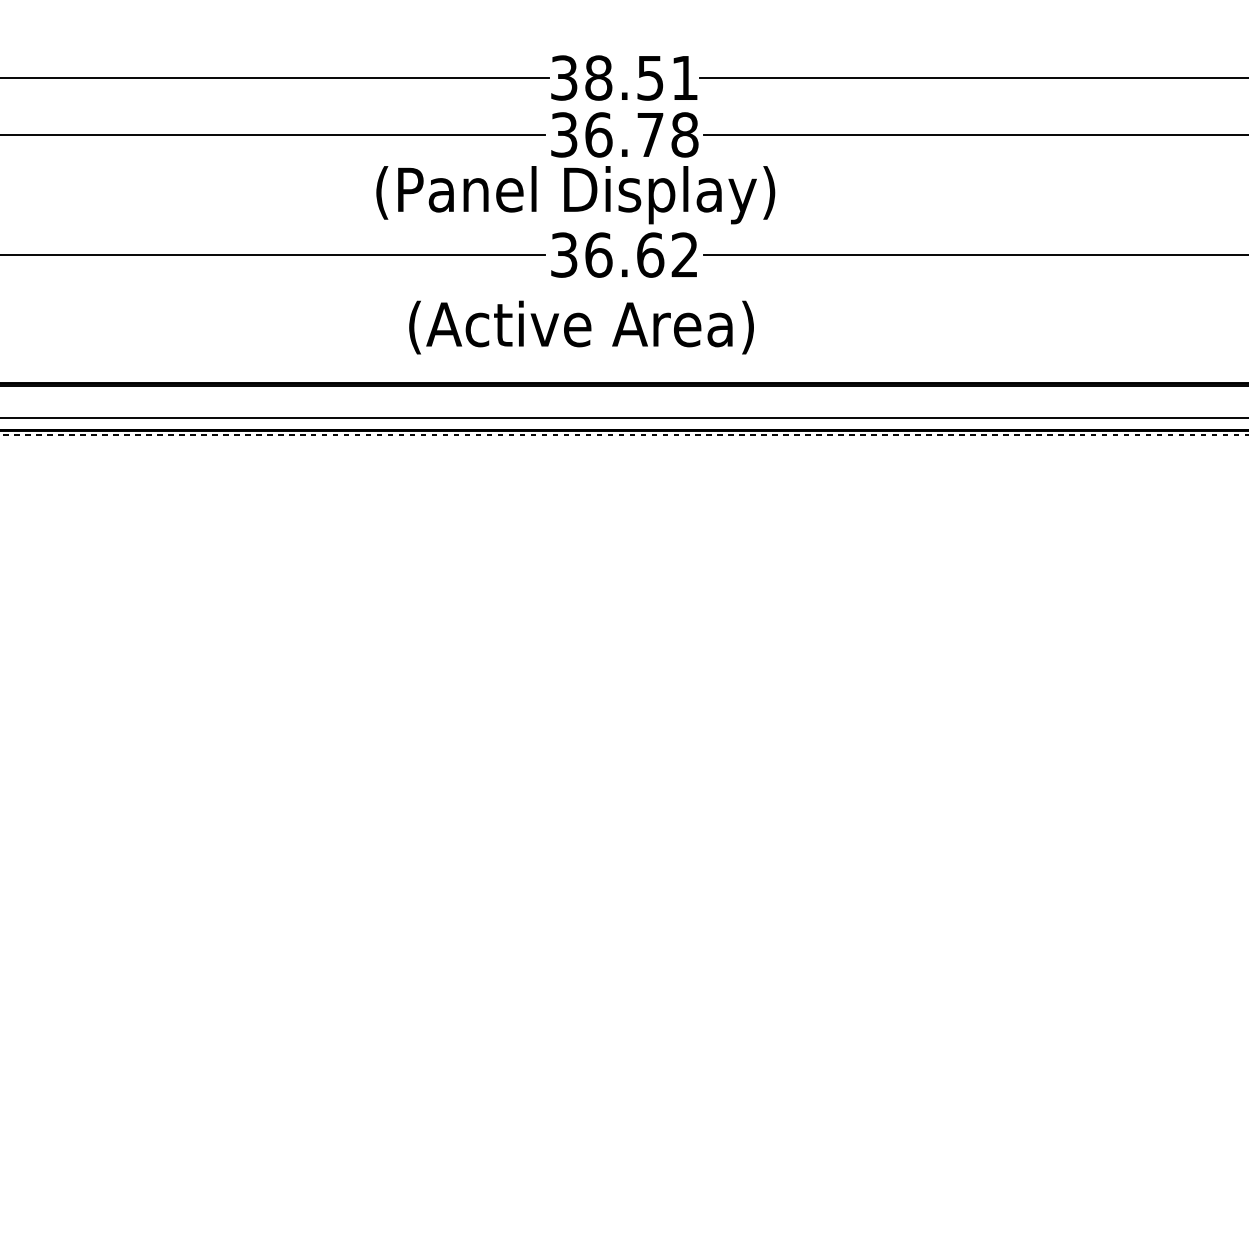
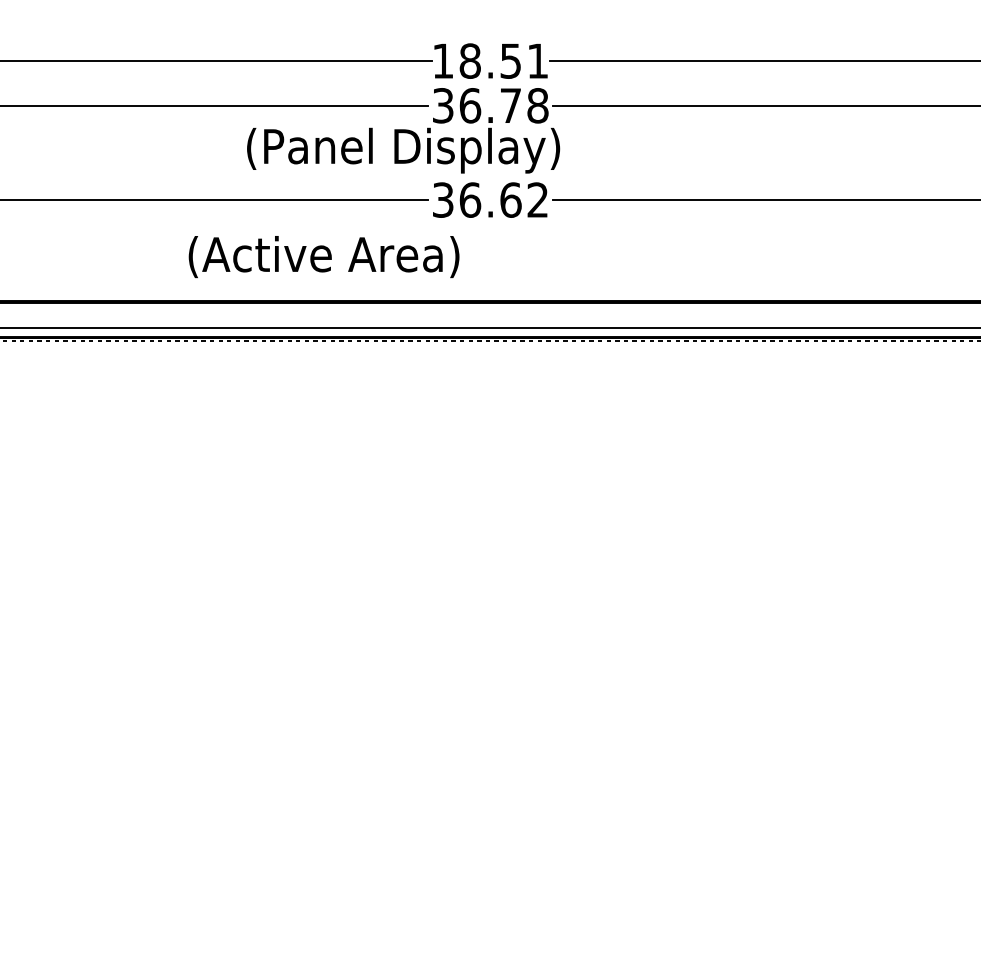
text: (564, 77) -> (443, 60), 38.51 -> 18.51
text: (575, 195) -> (403, 150), moved
text: (581, 327) -> (324, 256), moved

